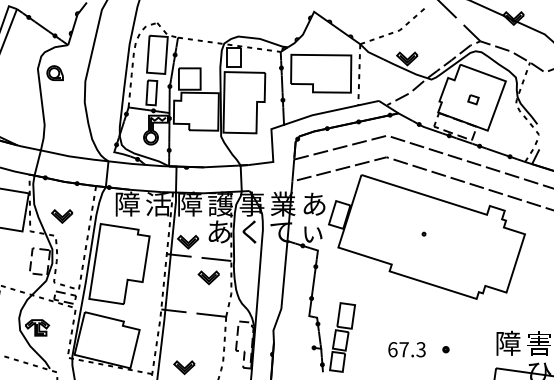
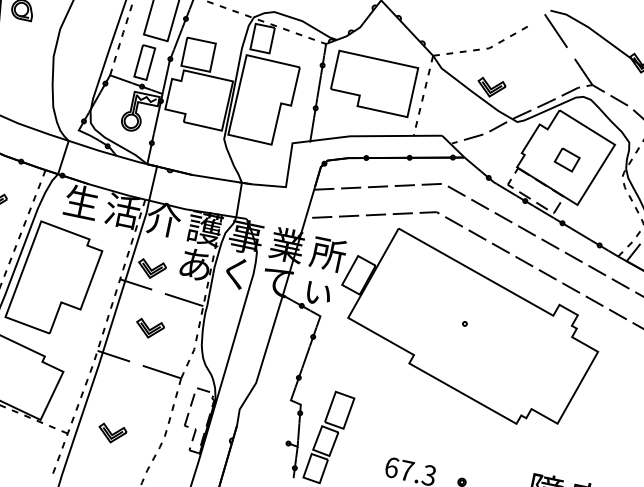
part: (473, 99) -> (567, 159), size x1.67
text: (127, 203) -> (82, 201), 障 -> 生
text: (189, 203) -> (163, 218), 障 -> 介
text: (313, 204) -> (327, 254), あ -> 所
part: (208, 277) -> (149, 328), moved

